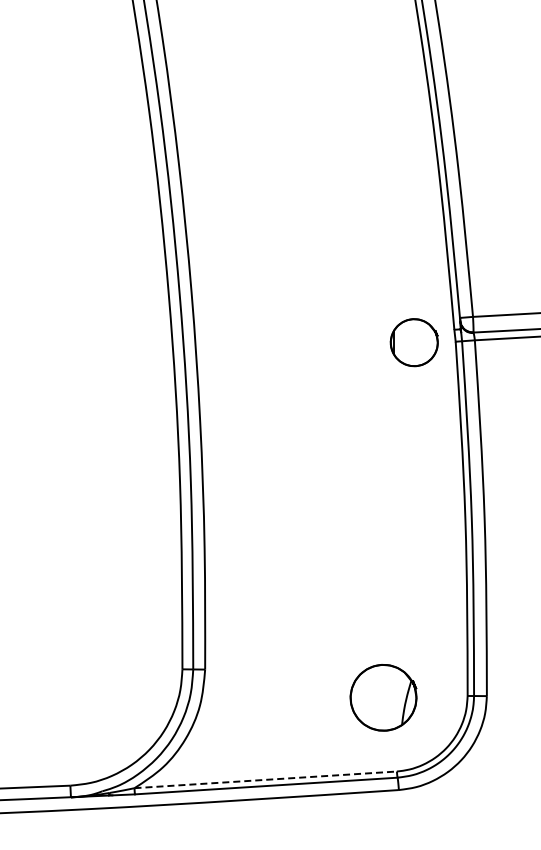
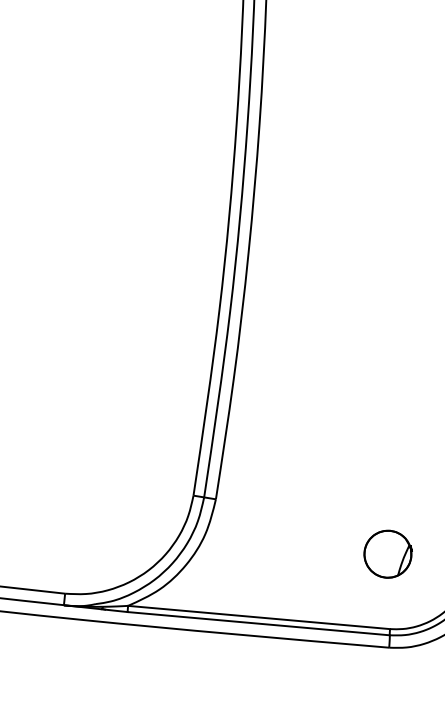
part: (383, 697) -> (387, 553), size x0.71
line: (266, 779) -> (259, 617), dashed -> solid

